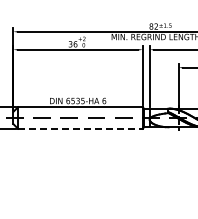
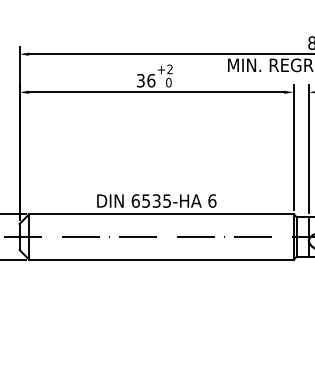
line: (80, 128) -> (161, 259), dashed -> solid

